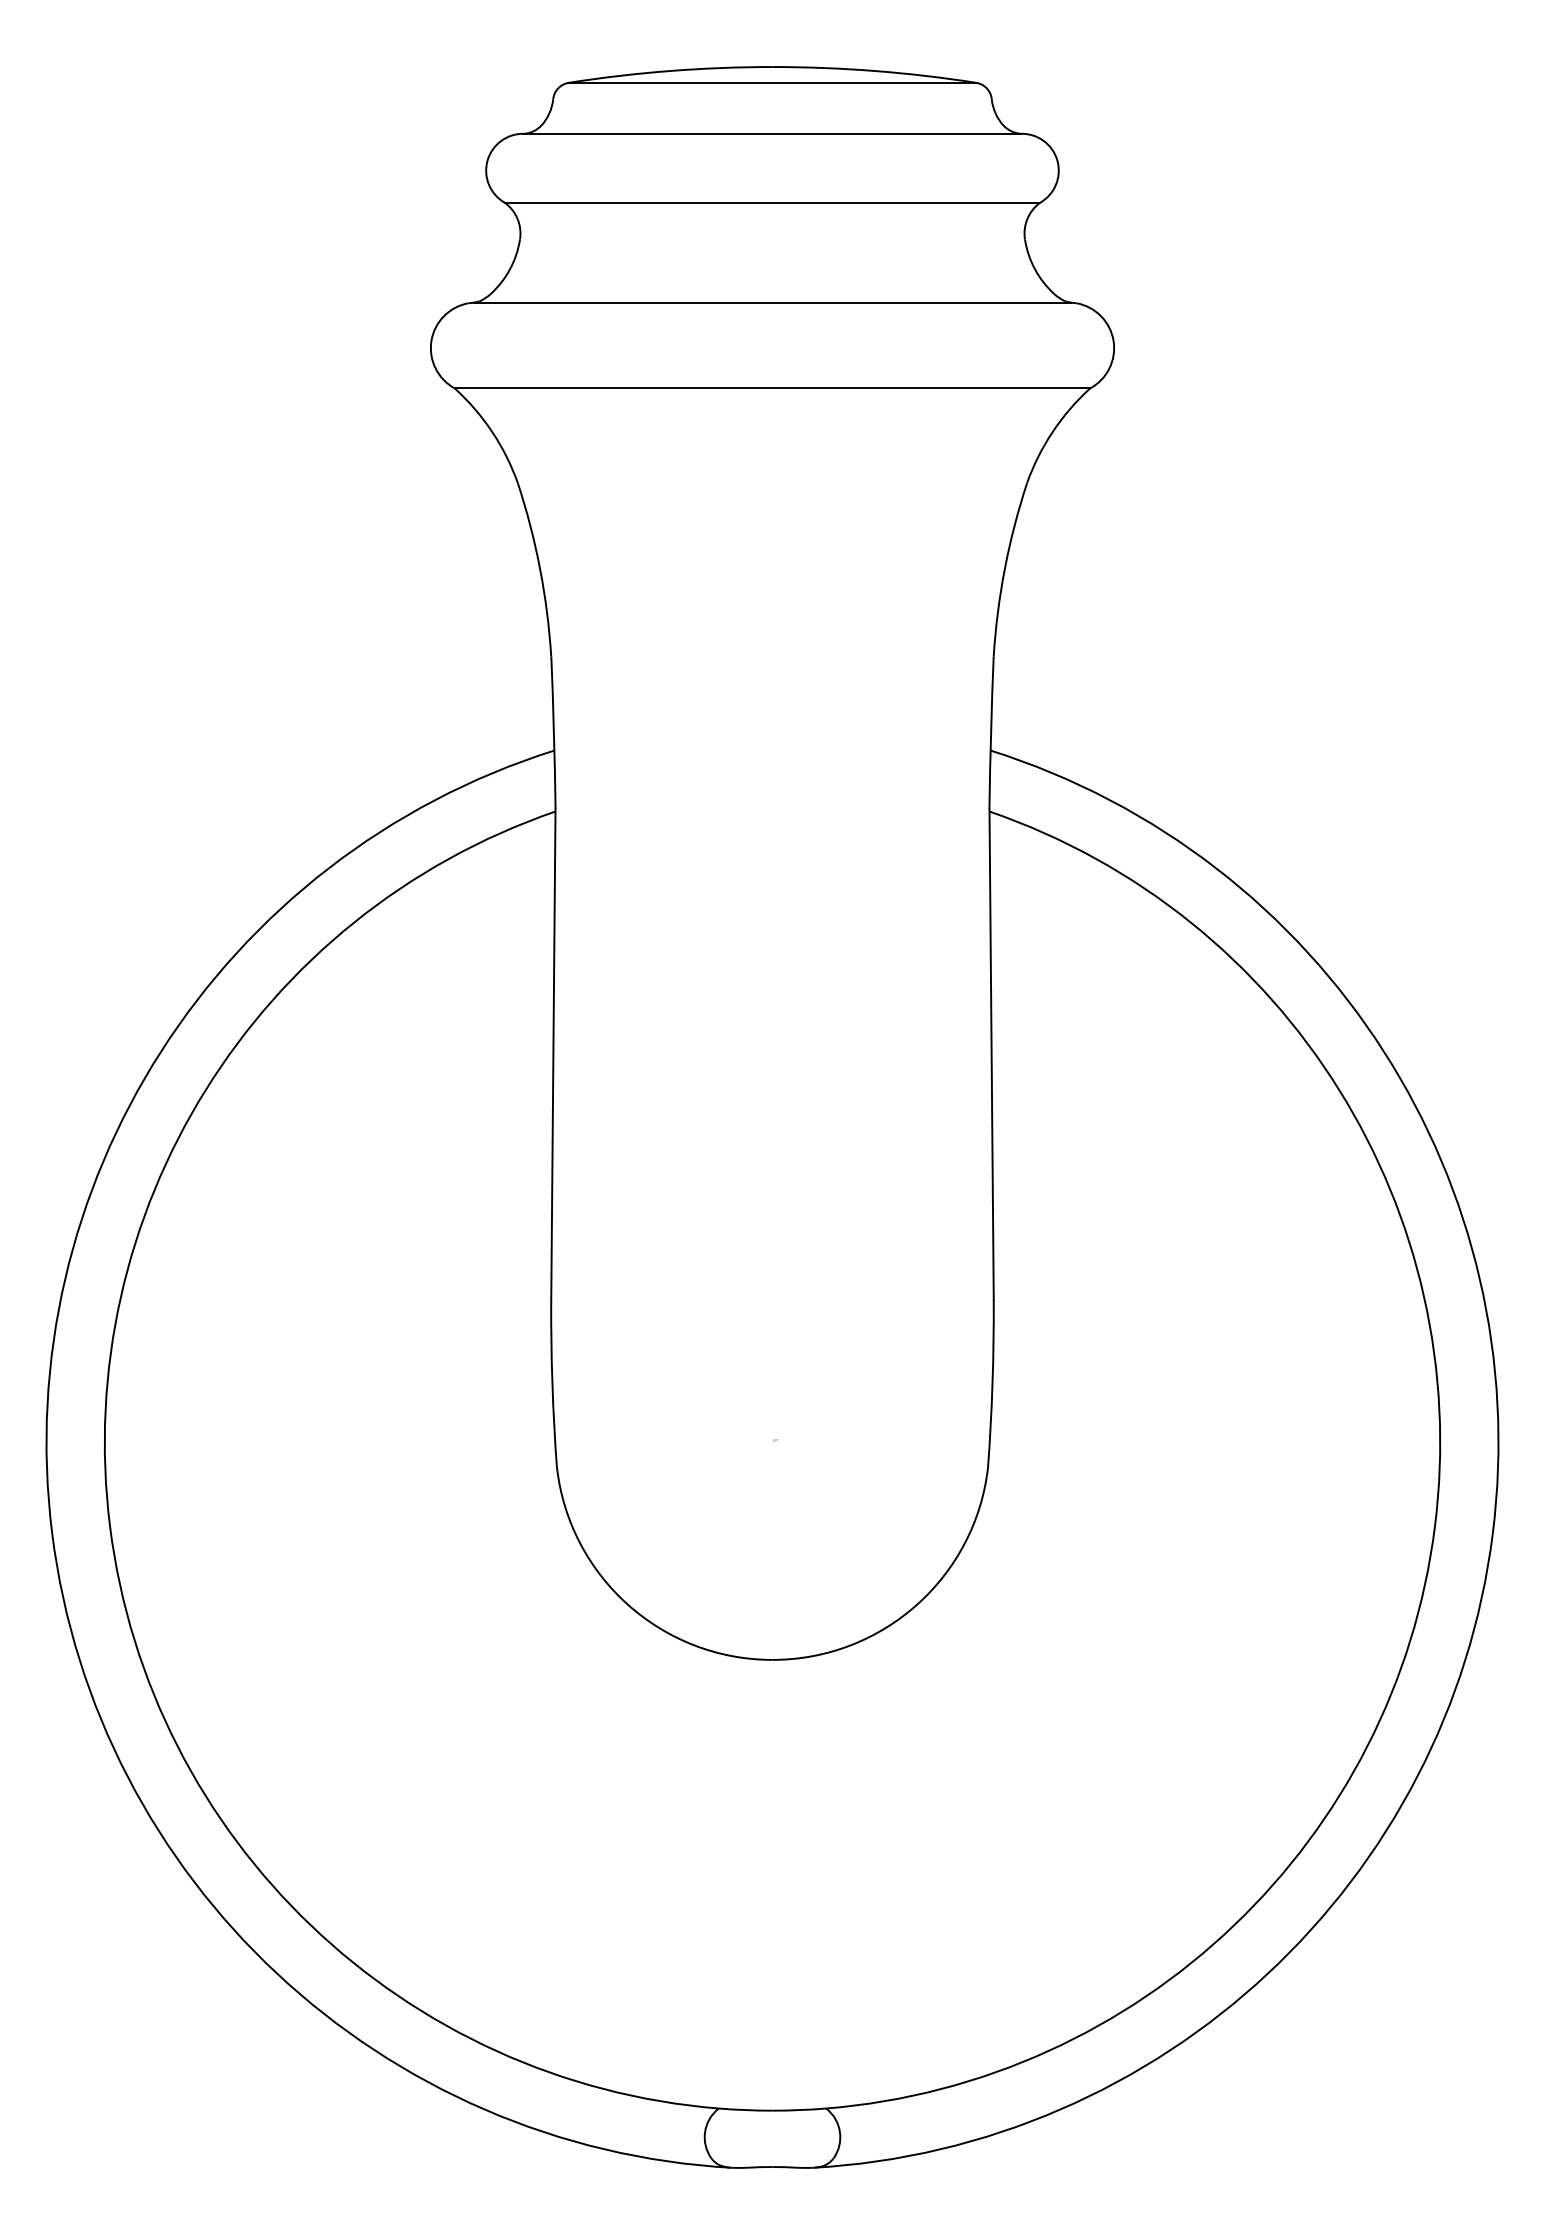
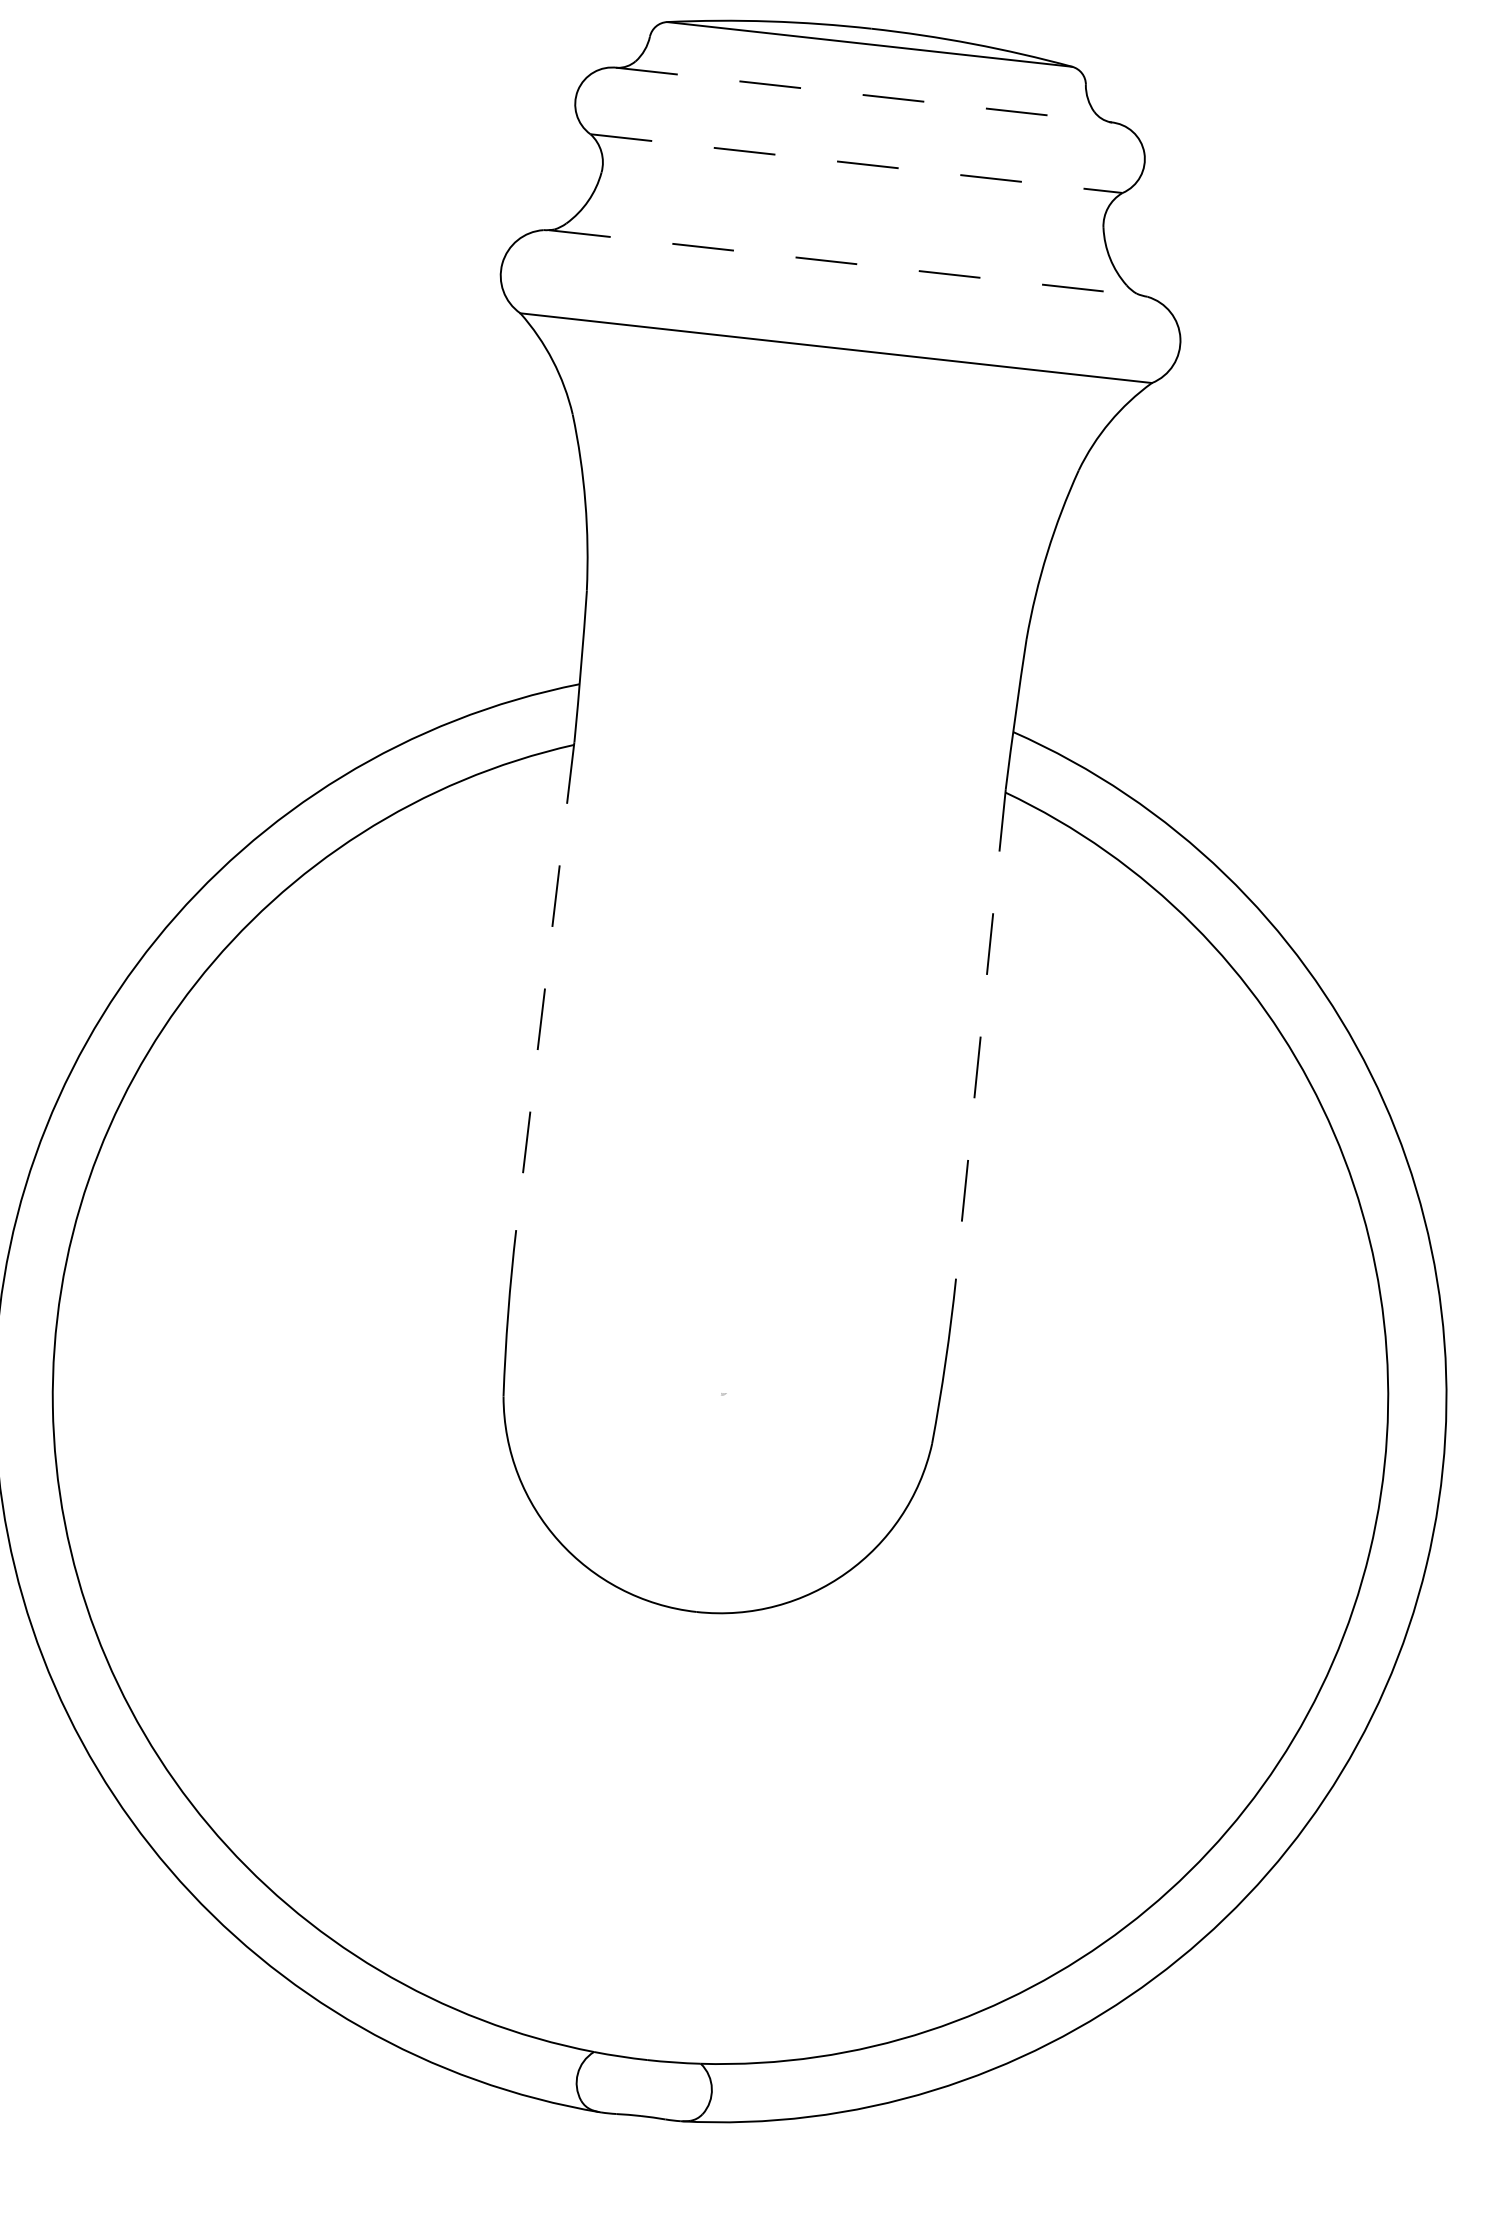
line: (772, 133) -> (864, 94), solid -> dashed
line: (772, 202) -> (856, 163), solid -> dashed
line: (772, 302) -> (845, 262), solid -> dashed
line: (553, 1054) -> (545, 986), solid -> dashed
line: (991, 1054) -> (980, 1034), solid -> dashed

